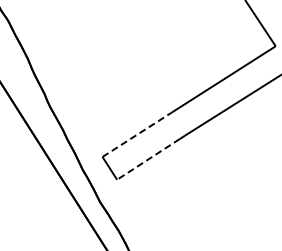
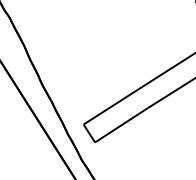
line: (137, 134) -> (111, 106), dashed -> solid
line: (148, 159) -> (119, 126), dashed -> solid

